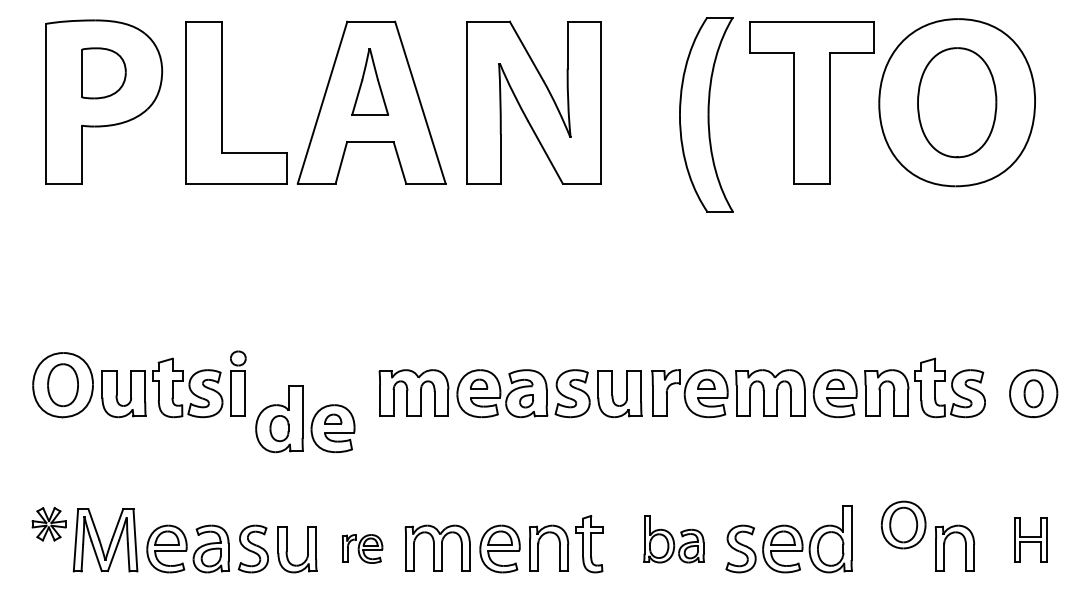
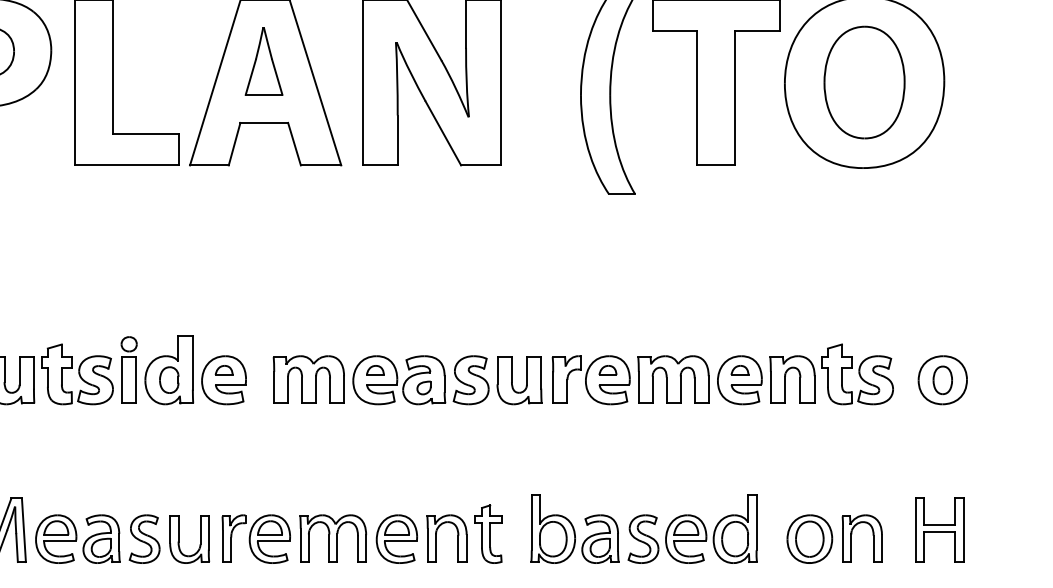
part: (305, 419) -> (195, 370), moved
part: (903, 524) -> (809, 538), moved
part: (673, 539) -> (574, 529), size x1.43
part: (1030, 539) -> (939, 529), size x1.43
part: (362, 548) -> (256, 538), size x1.67

